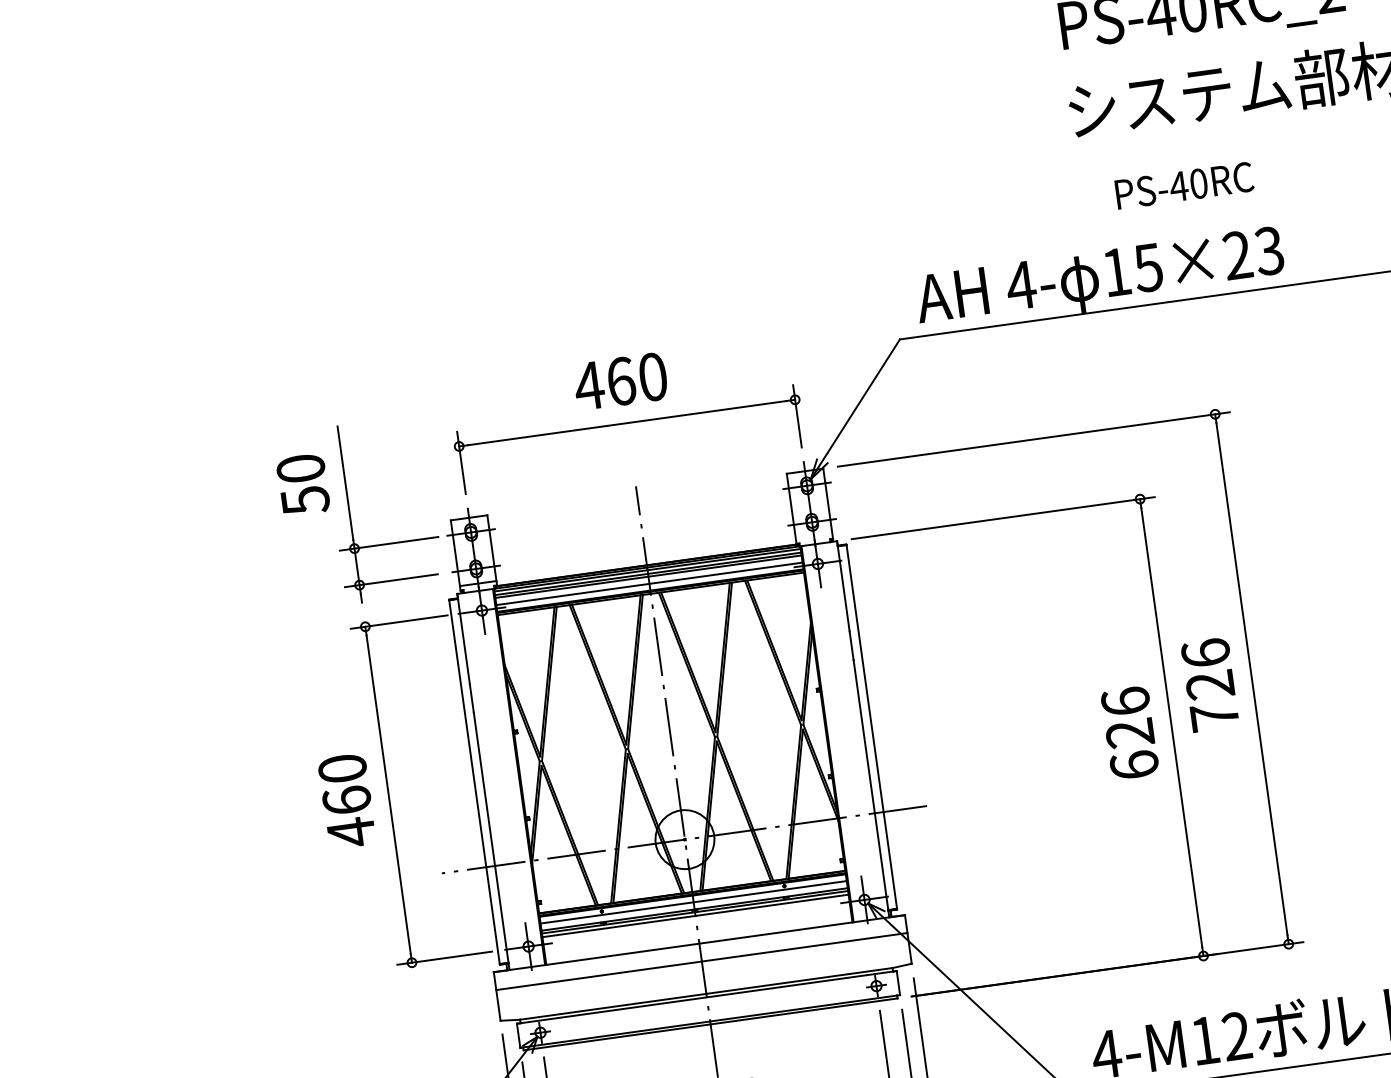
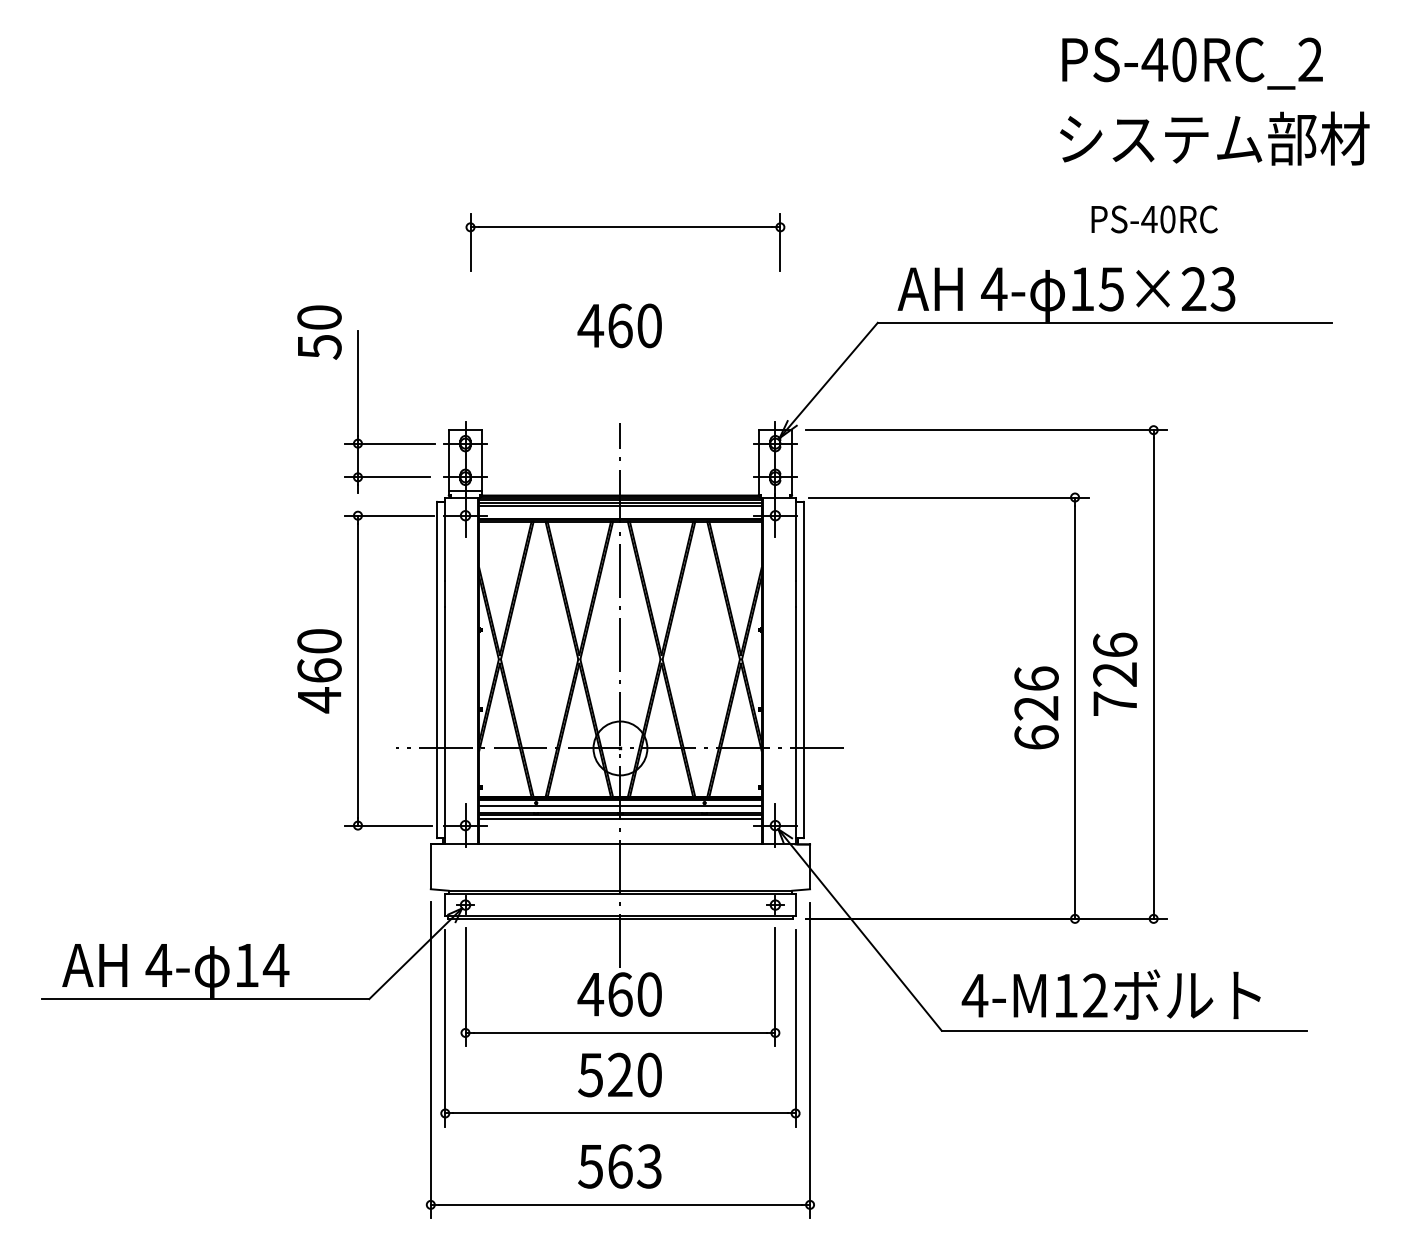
part: (627, 423) -> (625, 227), moved
text: (303, 484) -> (319, 332), moved
line: (649, 583) -> (620, 512), removed
line: (701, 961) -> (620, 860), removed

